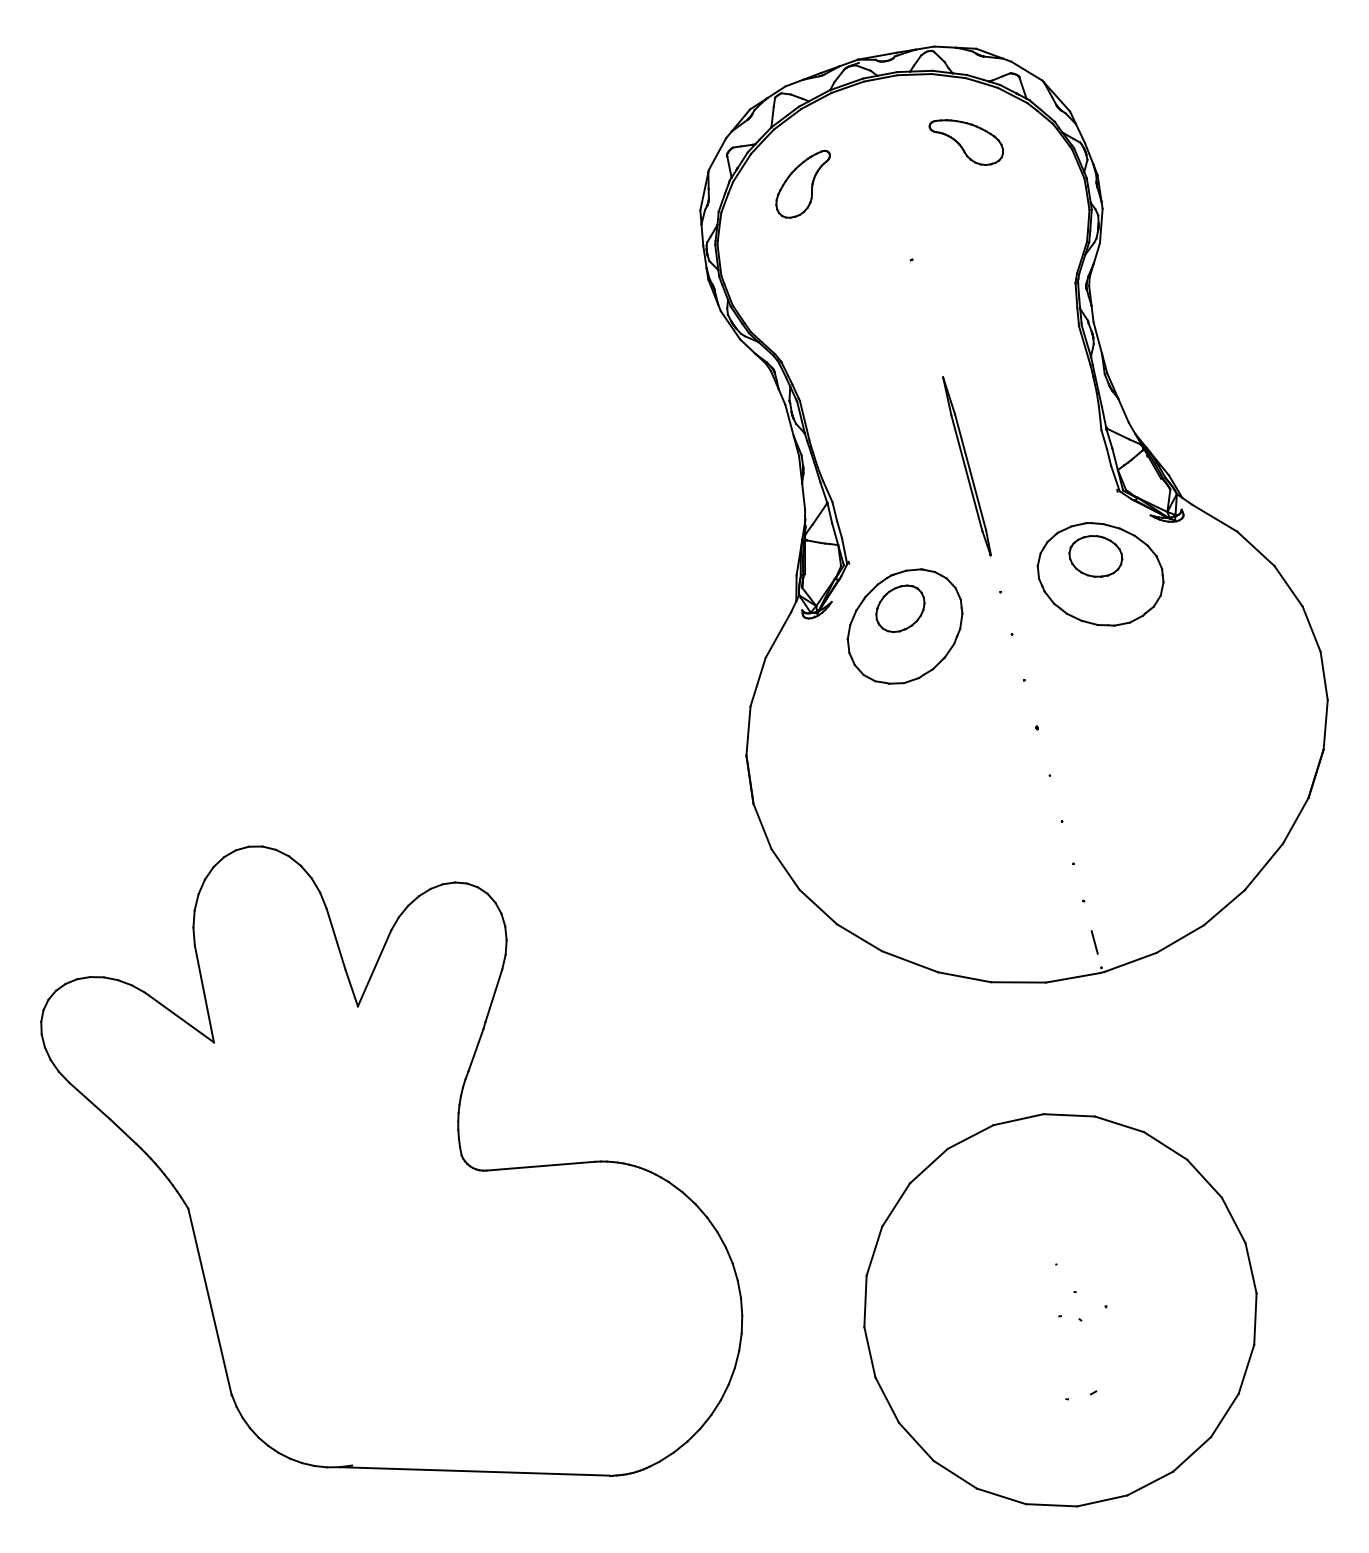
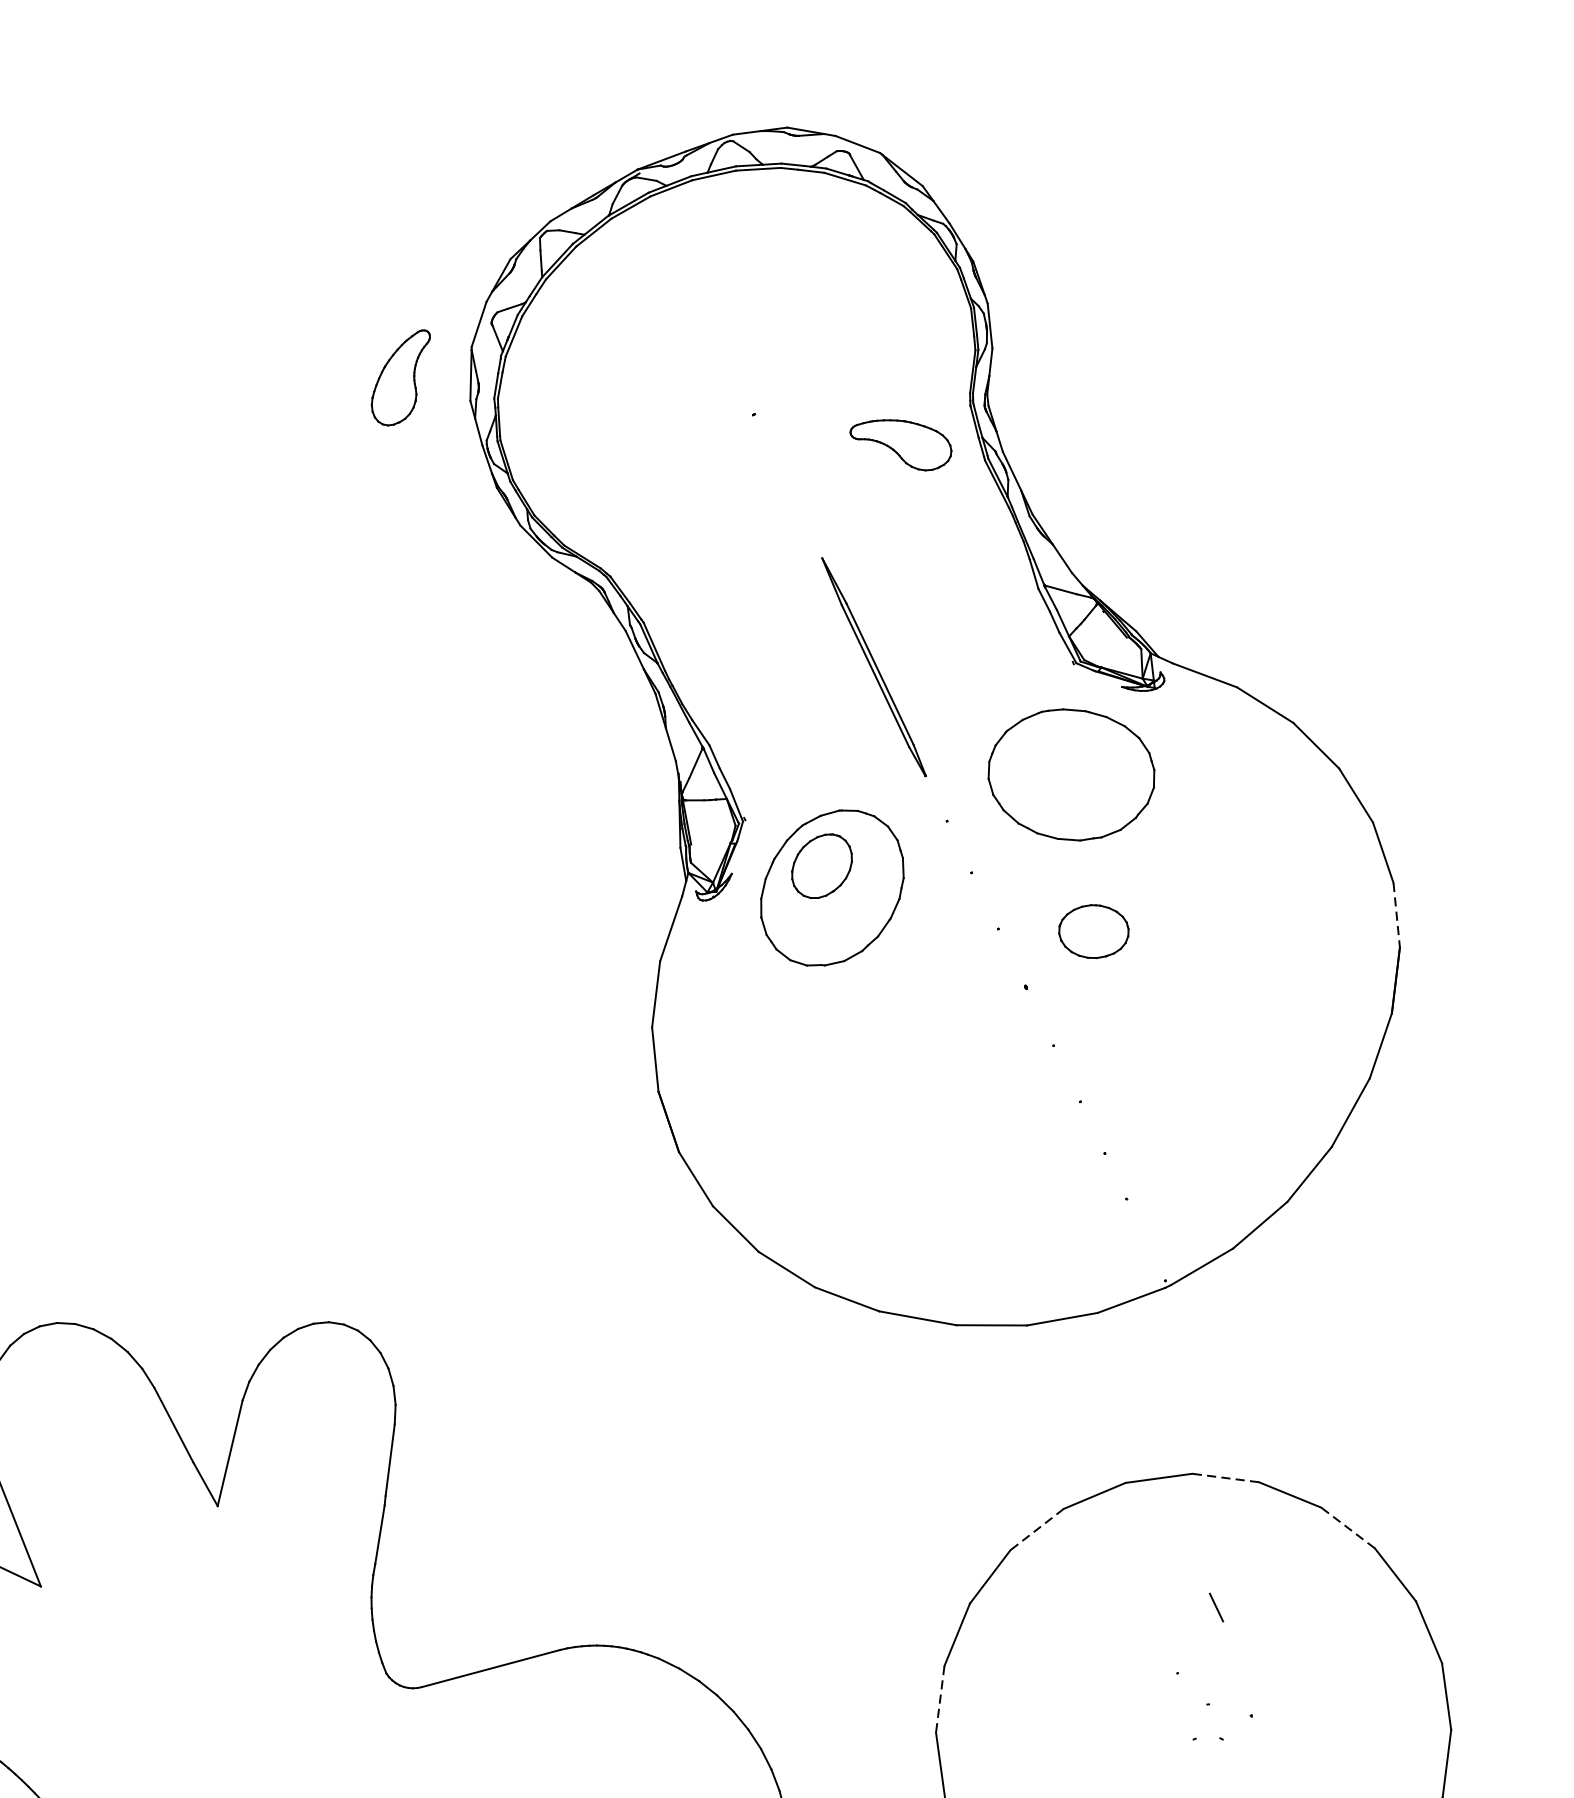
part: (965, 142) -> (900, 445), moved
part: (802, 183) -> (401, 377), moved
part: (1095, 556) -> (1093, 931), moved
line: (1325, 724) -> (1396, 914), solid -> dashed
line: (1094, 942) -> (1216, 1607), moved
line: (1119, 1124) -> (1225, 1478), solid -> dashed
line: (970, 1137) -> (1037, 1530), solid -> dashed
line: (1204, 1178) -> (1347, 1527), solid -> dashed
line: (874, 1251) -> (940, 1699), solid -> dashed

